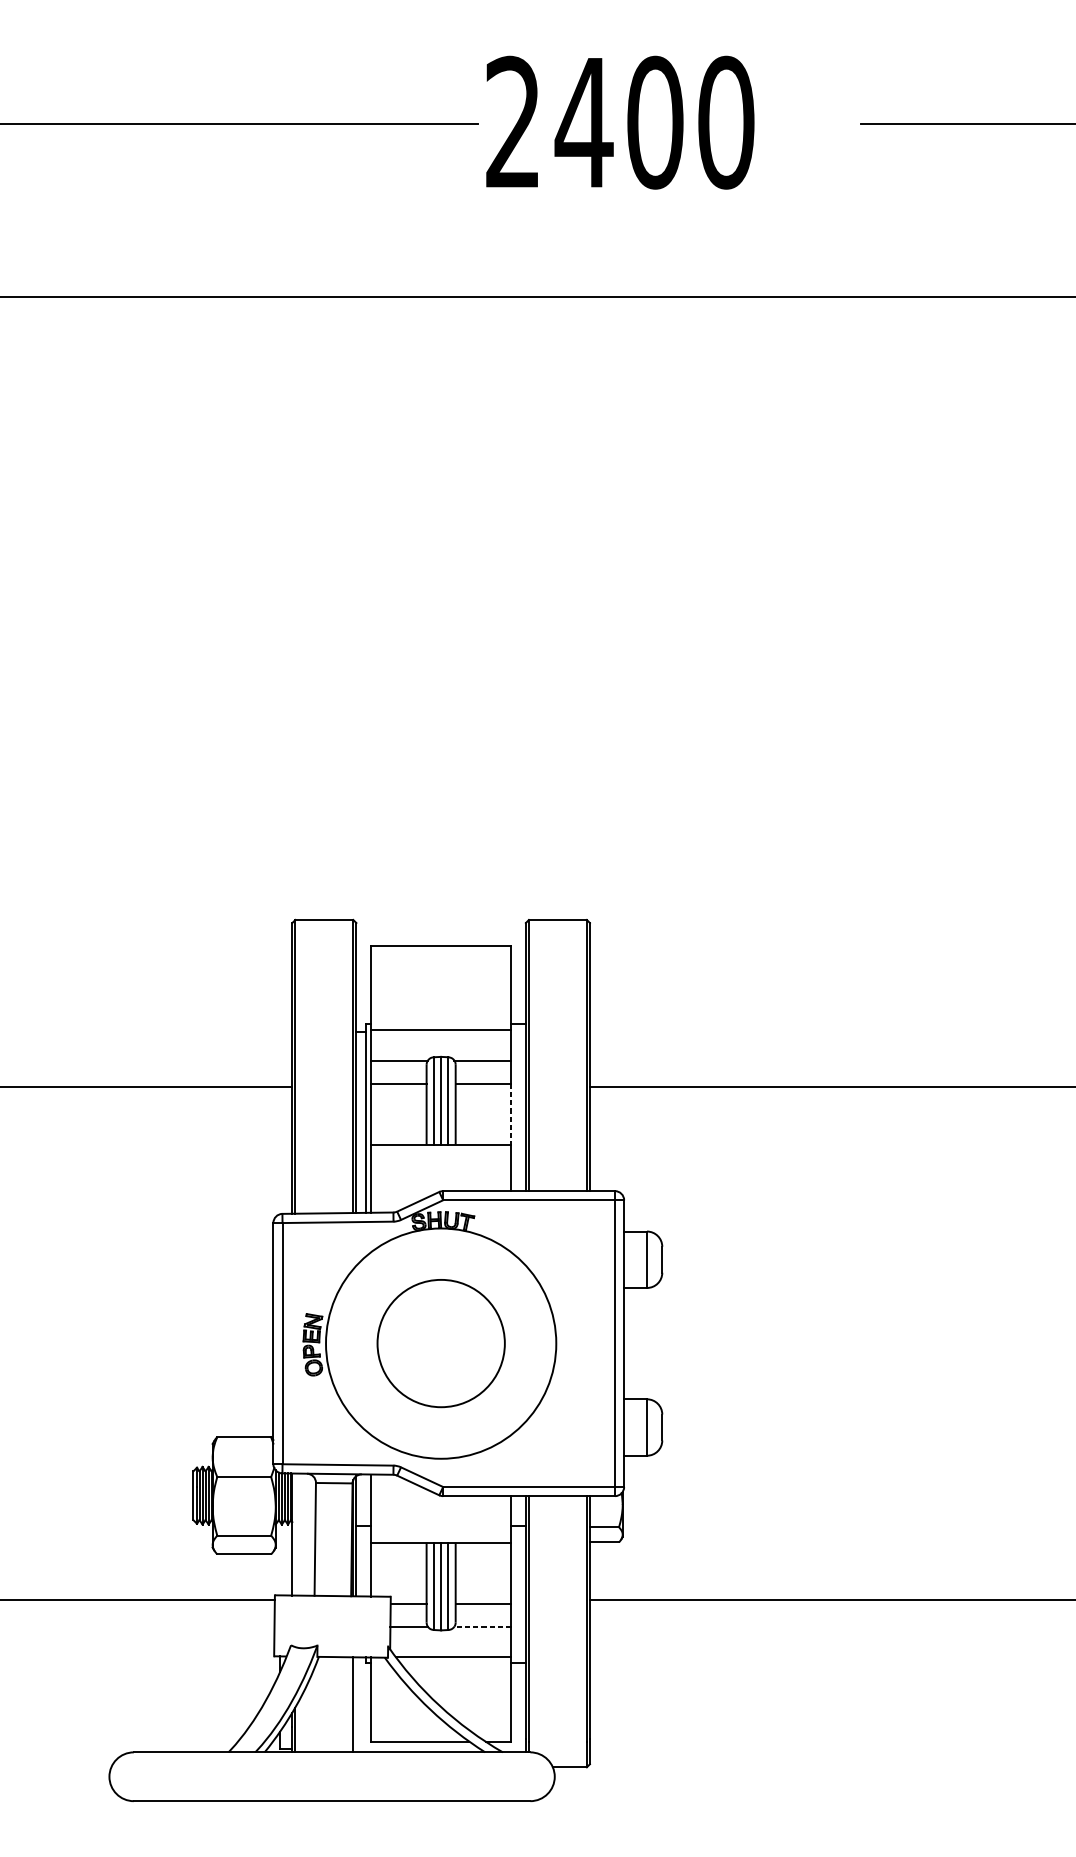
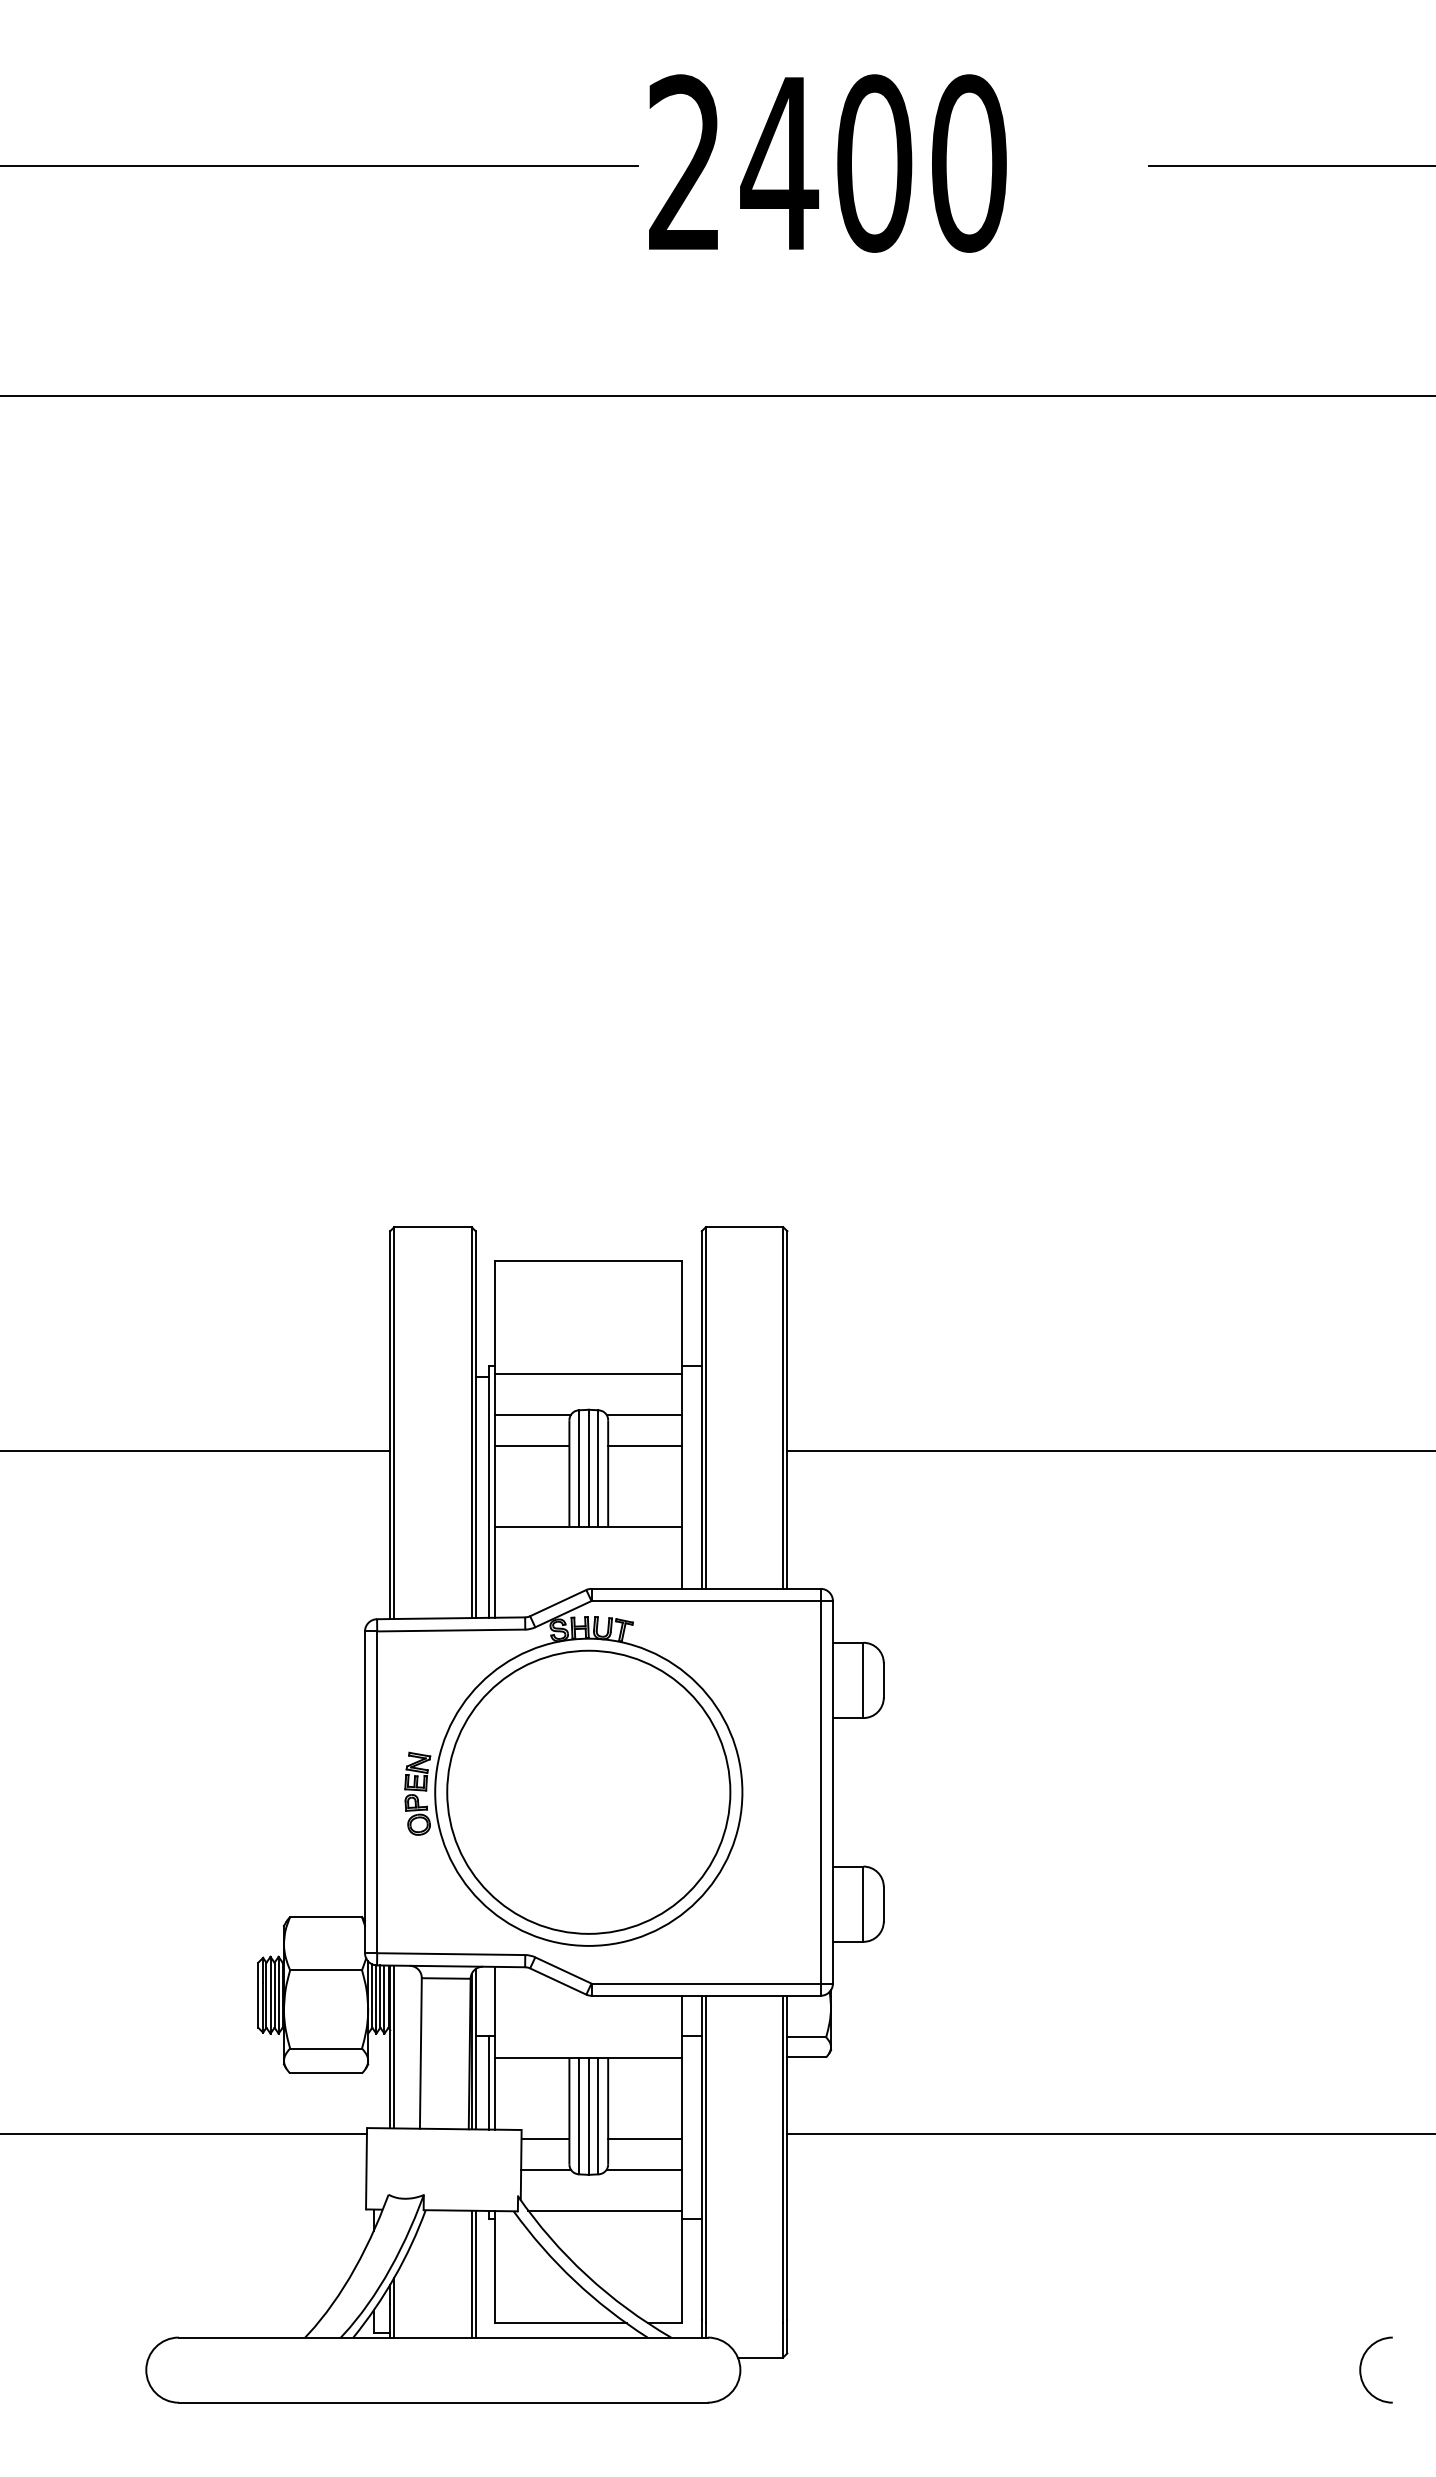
line: (511, 1114) -> (682, 1486), dashed -> solid
circle: (440, 1343) -> (588, 1791), size x1.67
line: (295, 1534) -> (394, 2046), added
line: (365, 1561) -> (488, 2082), added
line: (482, 1627) -> (644, 2170), dashed -> solid
line: (356, 1704) -> (475, 2273), added
arc: (1020, 1776) -> (1361, 2369), added

